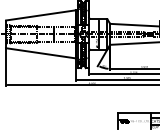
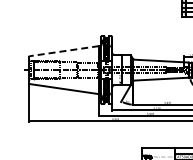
line: (40, 15) -> (63, 51), solid -> dashed

